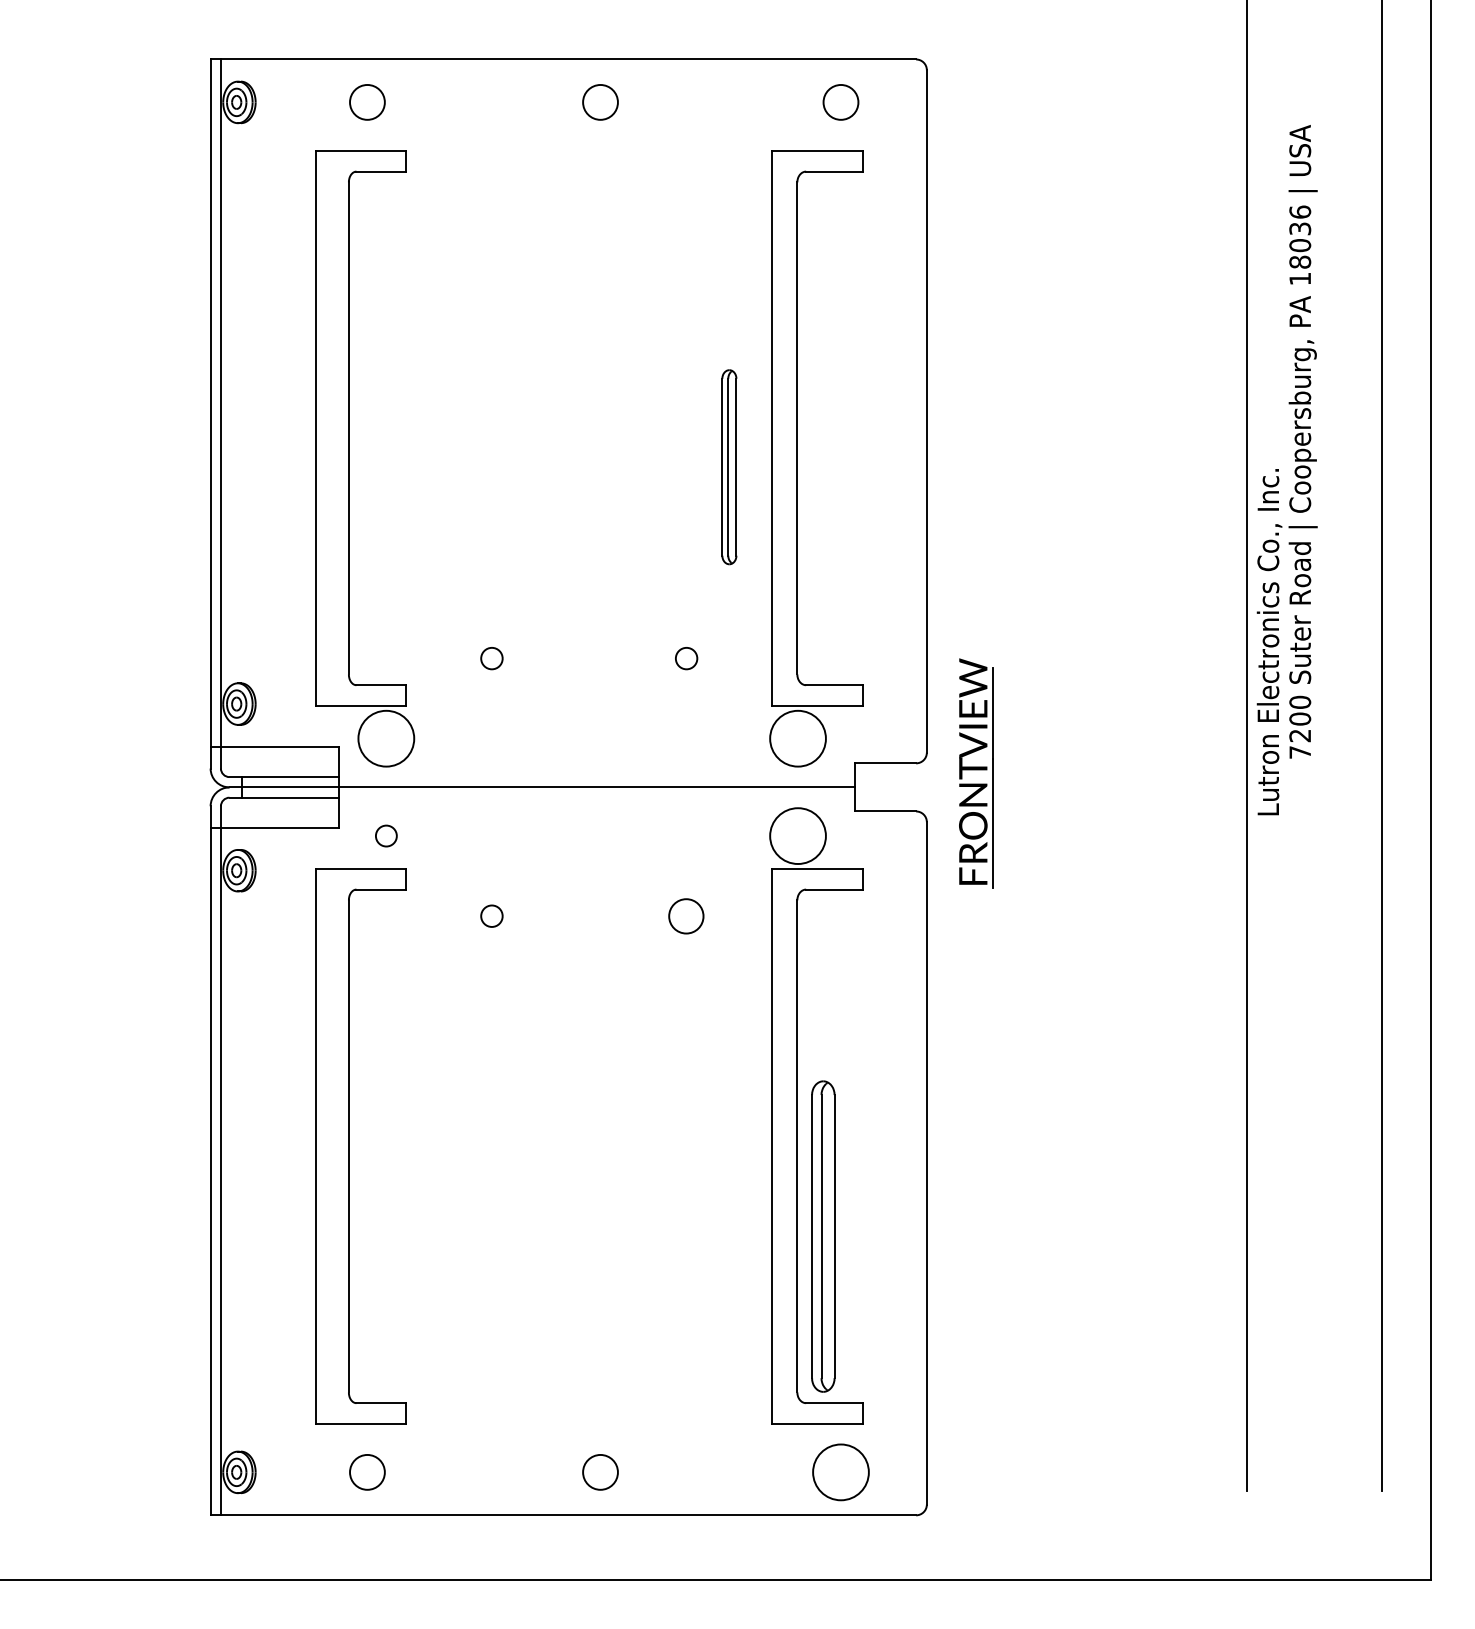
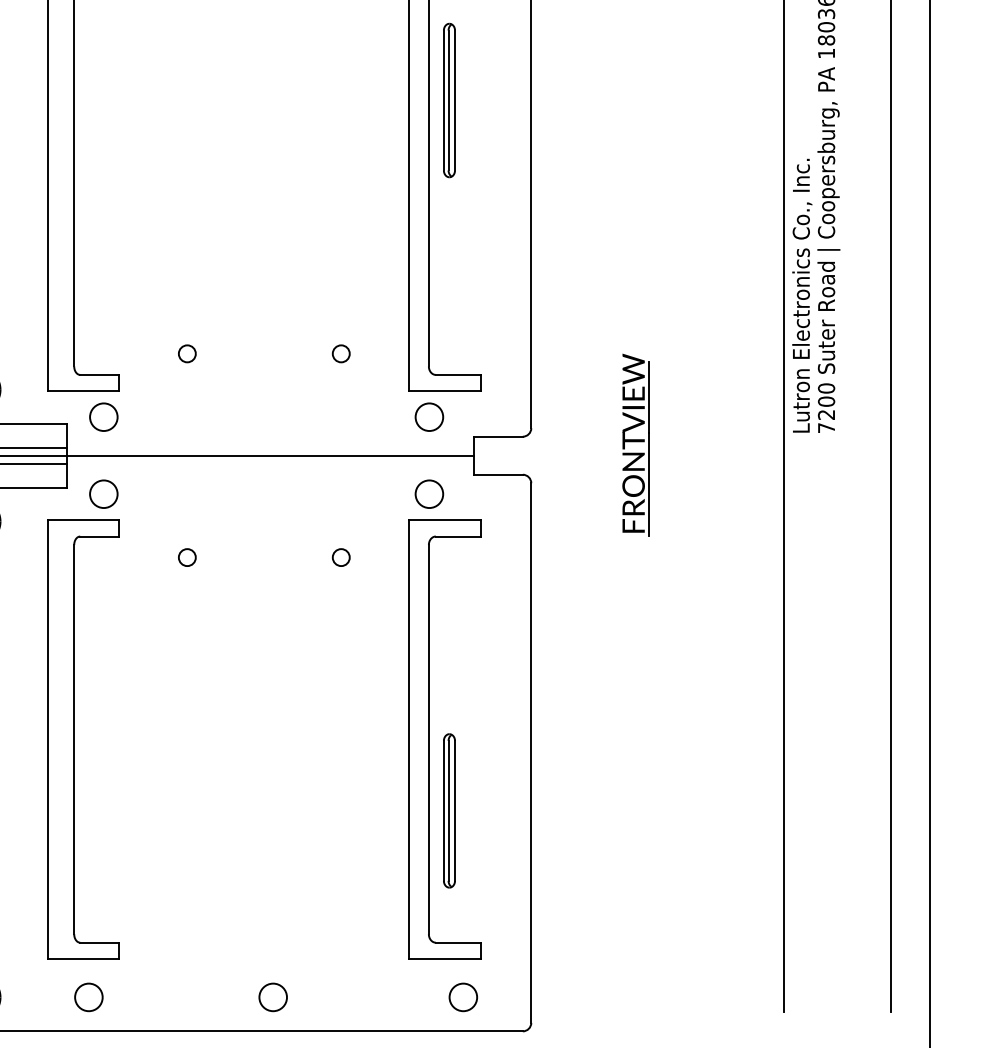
part: (729, 467) -> (449, 100), moved
text: (1269, 642) -> (802, 296), moved
circle: (385, 738) -> (103, 417), size x0.62
circle: (797, 738) -> (428, 417), size x0.62
part: (976, 773) -> (636, 444), moved
circle: (386, 835) -> (103, 493), size x1.67
circle: (797, 835) -> (428, 493), size x0.62
circle: (686, 915) -> (341, 557), size x0.62
part: (823, 1236) -> (449, 810), size x0.62
circle: (840, 1471) -> (462, 996), size x0.62

